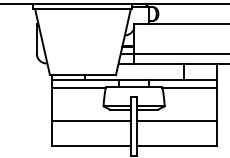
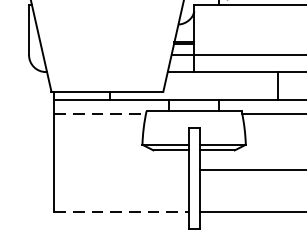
line: (79, 88) -> (101, 114), solid -> dashed
line: (90, 121) -> (120, 170), removed
line: (91, 146) -> (121, 212), solid -> dashed

